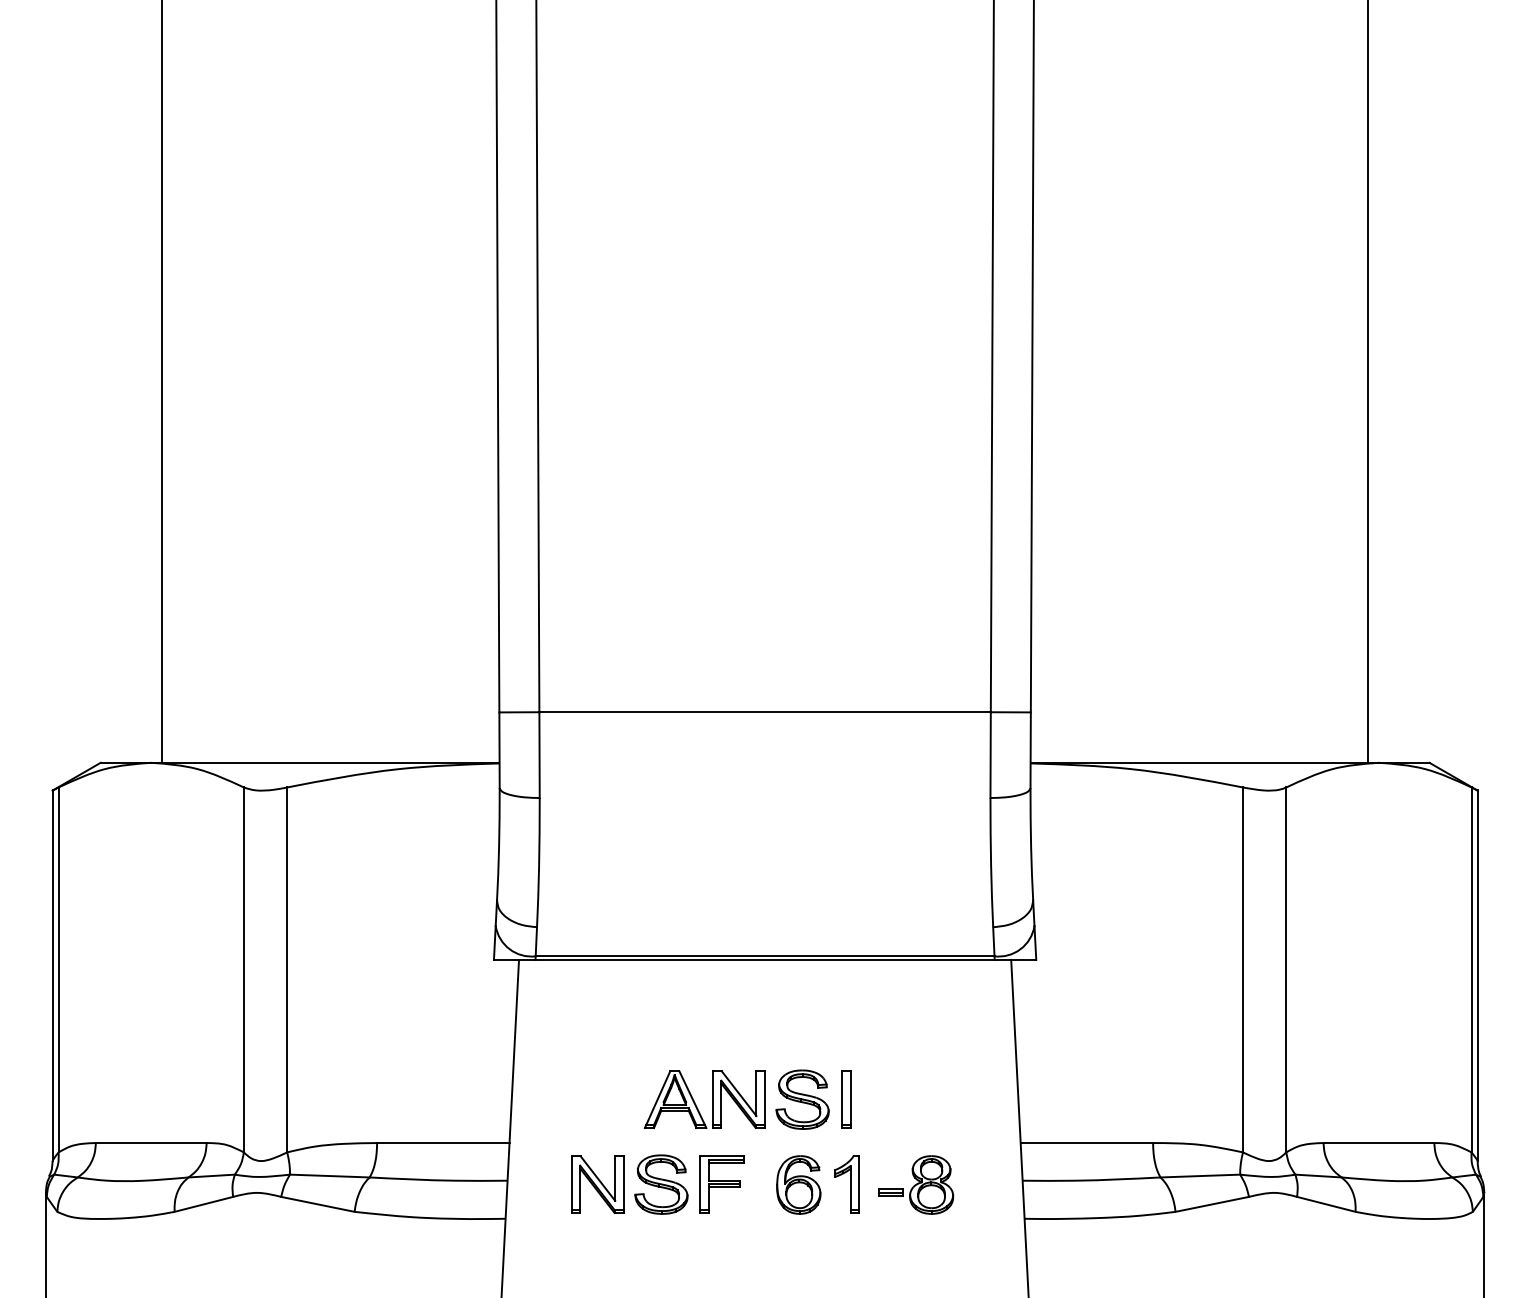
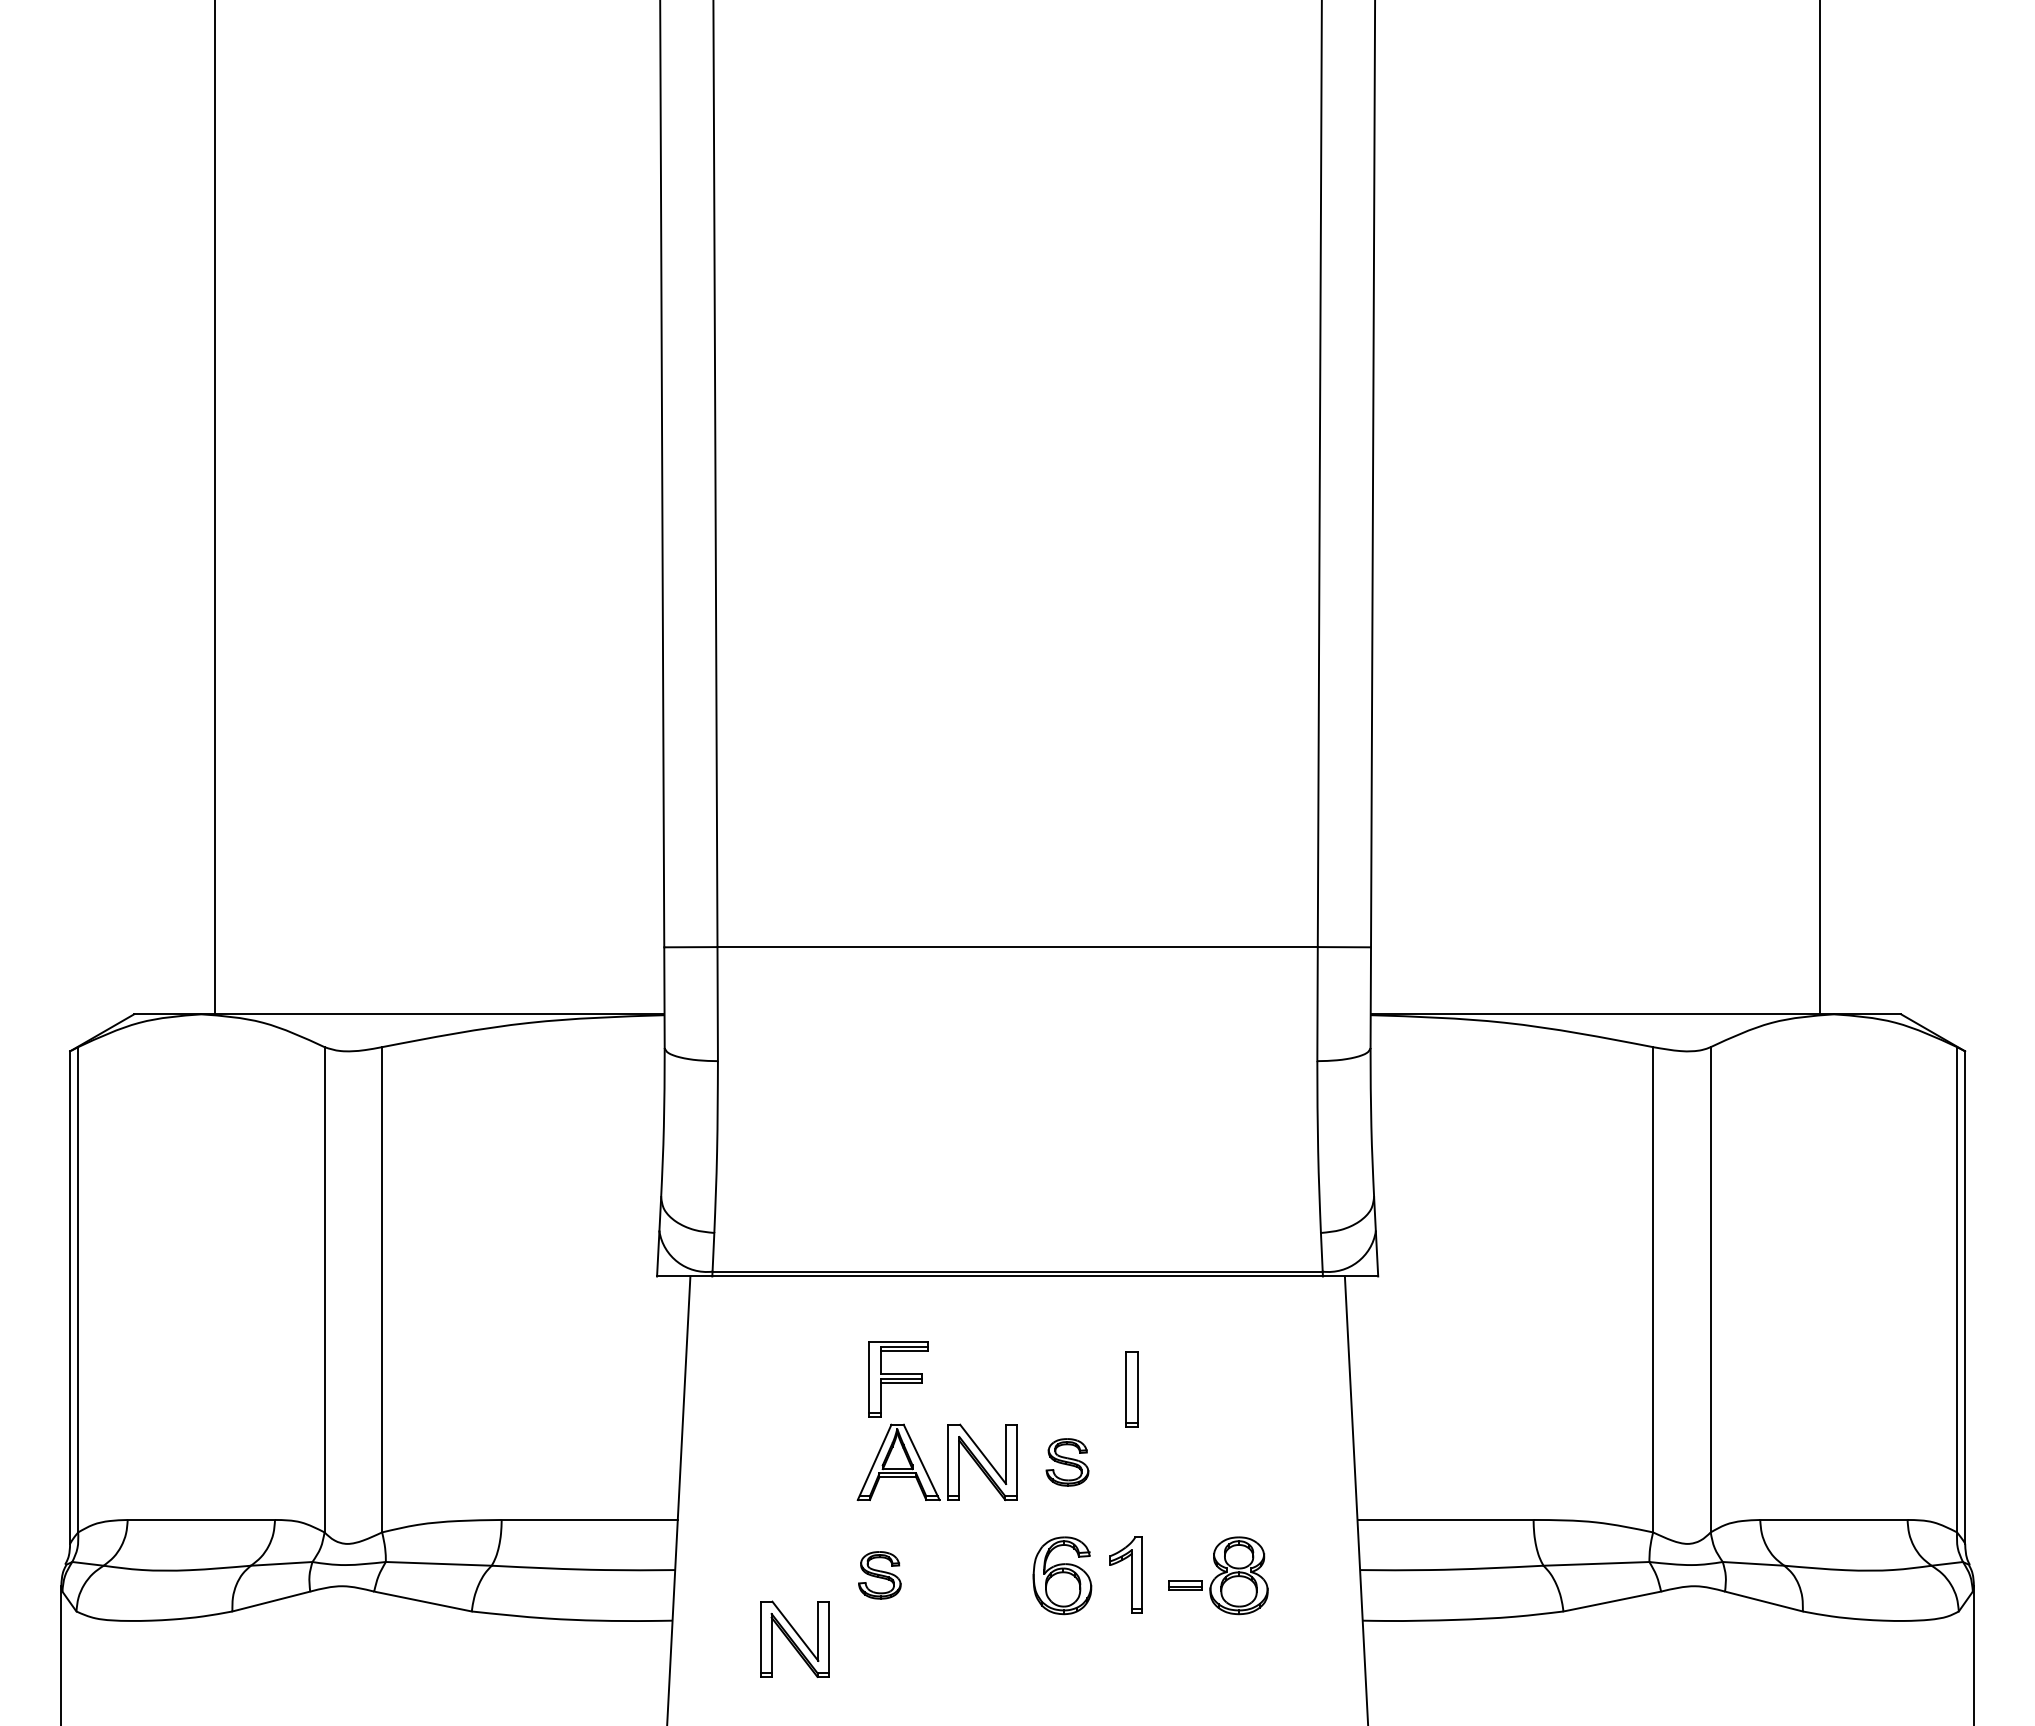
part: (802, 1099) -> (1067, 1462), size x0.6
part: (846, 1099) -> (1131, 1389), moved
part: (597, 1184) -> (794, 1638), moved
part: (661, 1184) -> (879, 1575), size x0.6
part: (722, 1184) -> (898, 1379), moved

